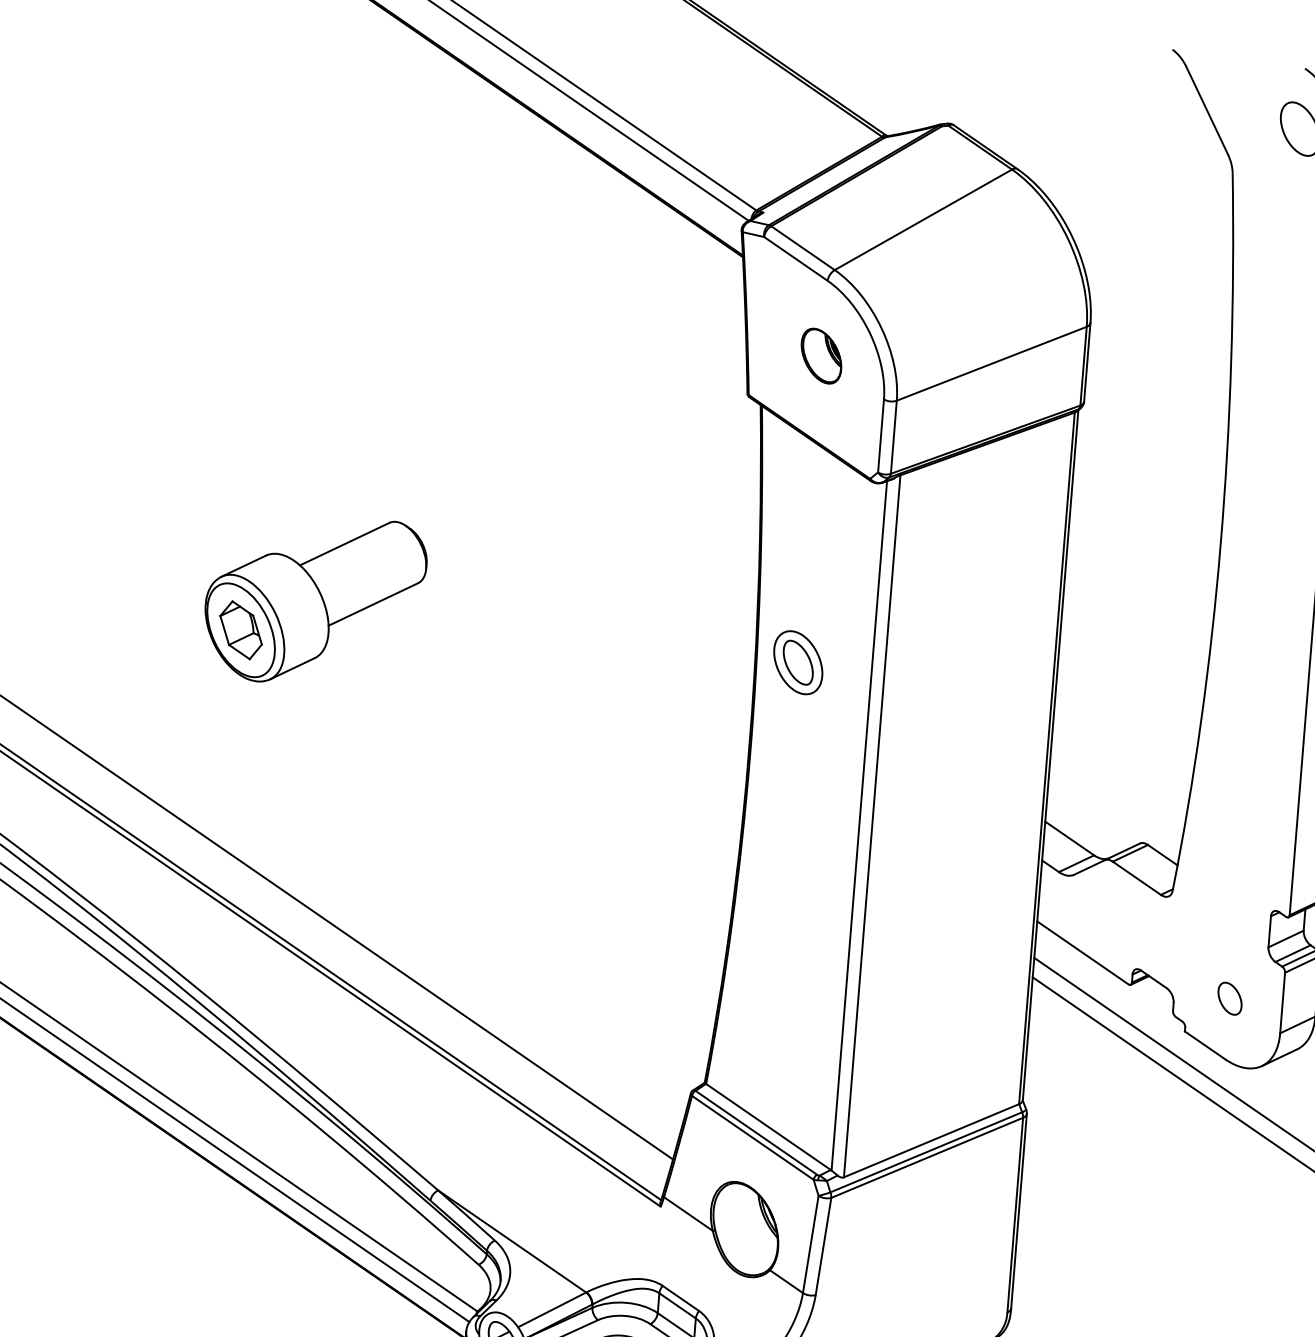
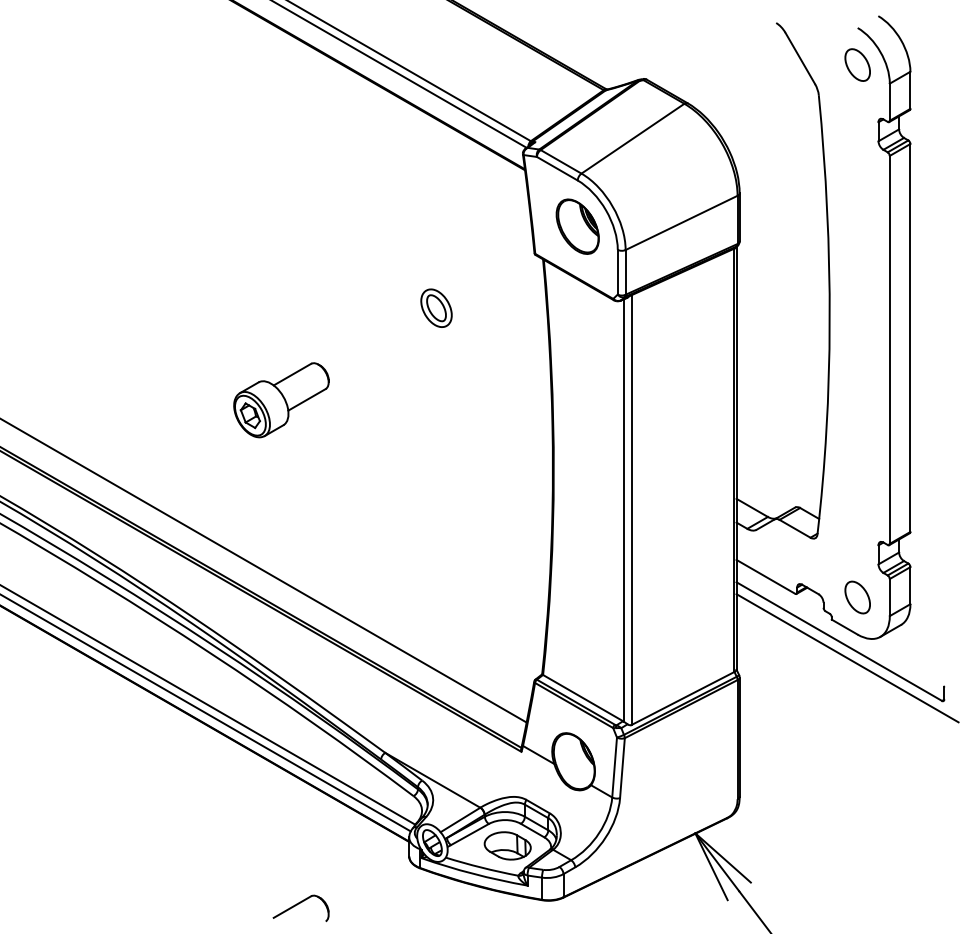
part: (821, 355) -> (577, 226), size x1.67
part: (314, 601) -> (281, 400), size x0.71
part: (798, 661) -> (436, 307), moved
part: (1229, 998) -> (857, 597), size x1.67

